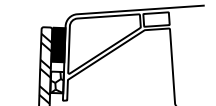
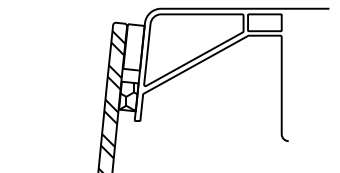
fill: (58, 45) -> (133, 47), removed

